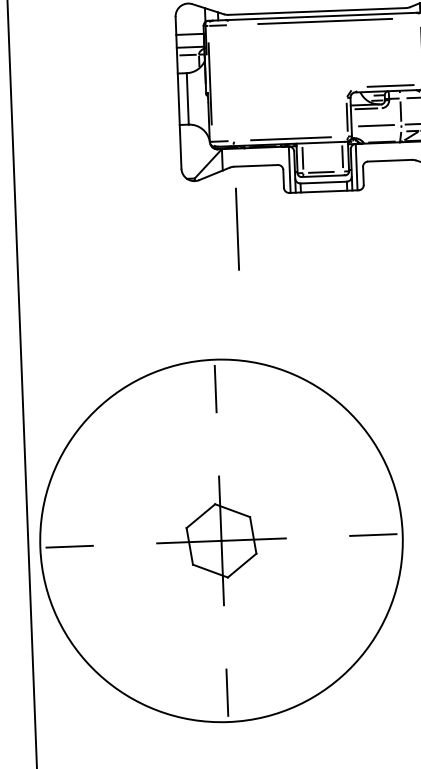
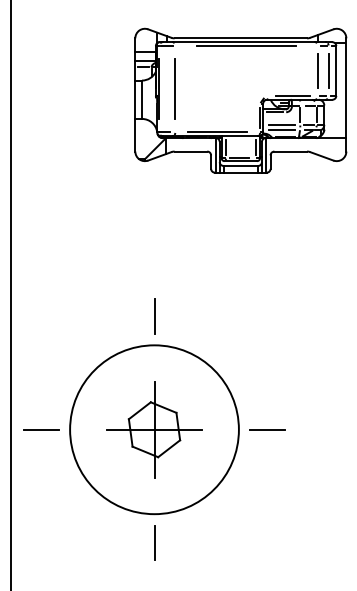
line: (376, 132) -> (281, 130), added
line: (236, 228) -> (174, 88), moved
circle: (221, 540) -> (154, 429), size x0.62

